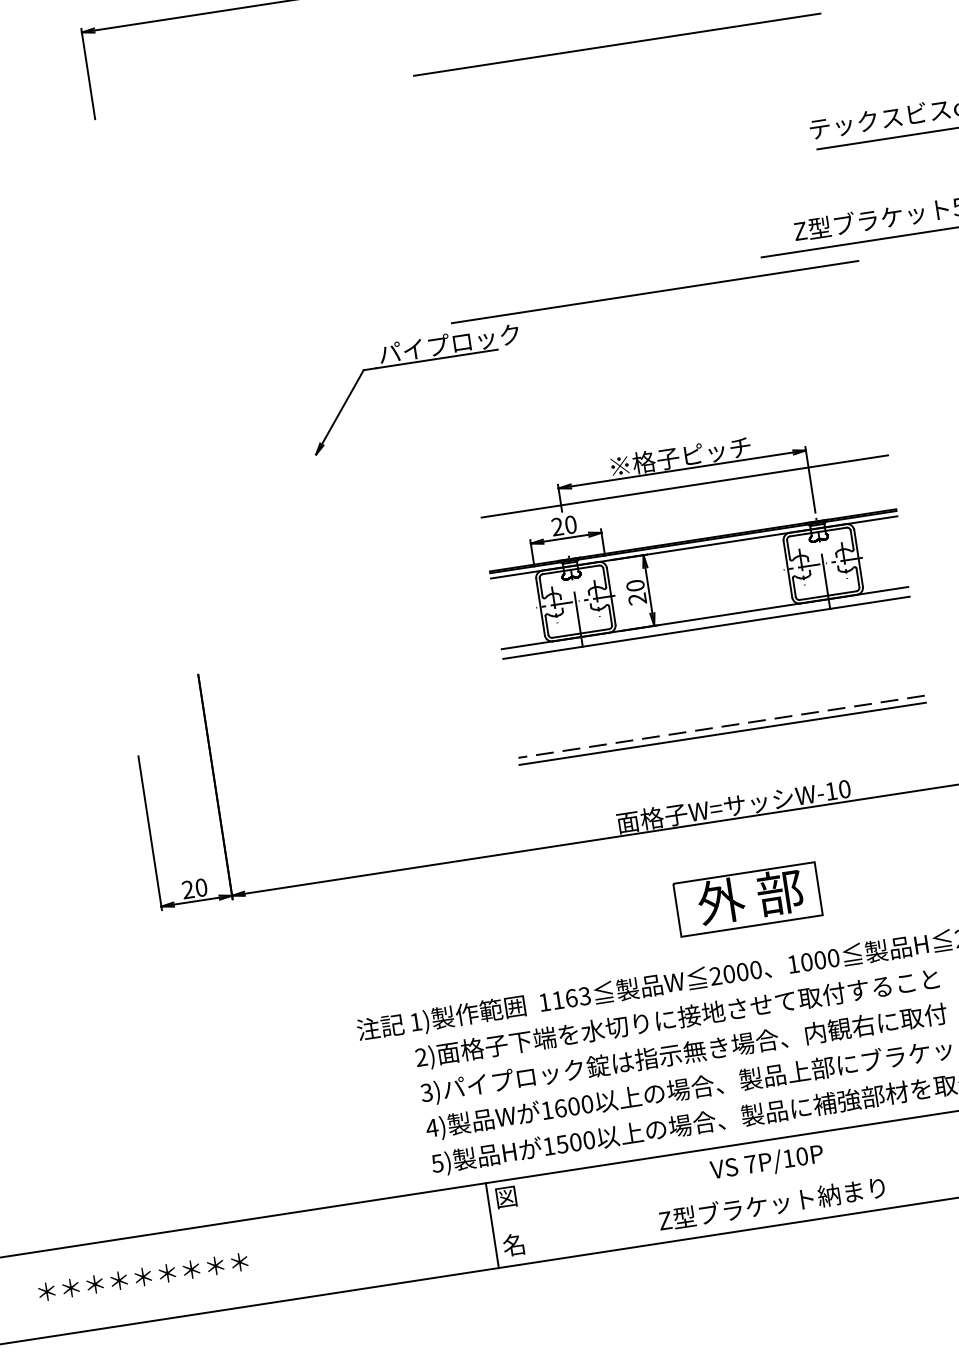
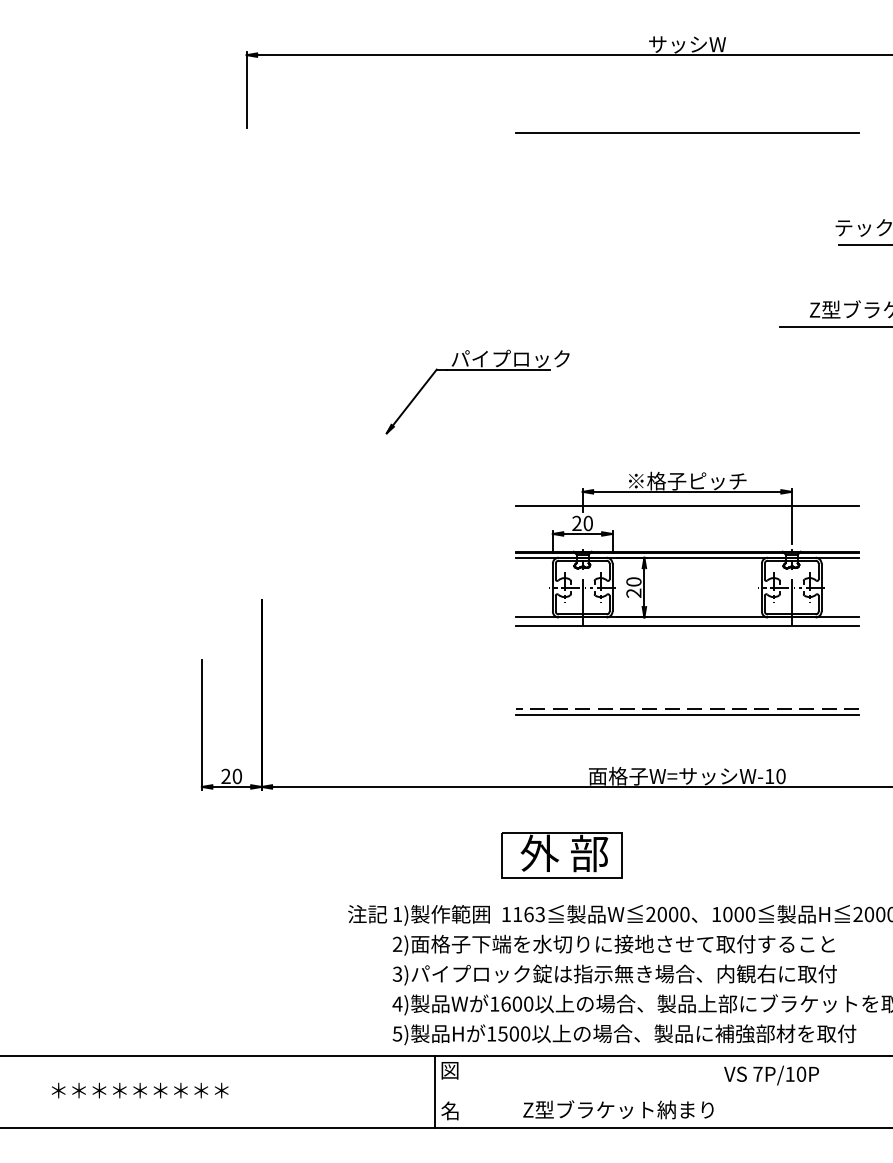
line: (654, 291) -> (686, 341), removed
part: (747, 899) -> (561, 855), moved
text: (766, 1163) -> (771, 1075), moved
text: (771, 1203) -> (618, 1109), moved

